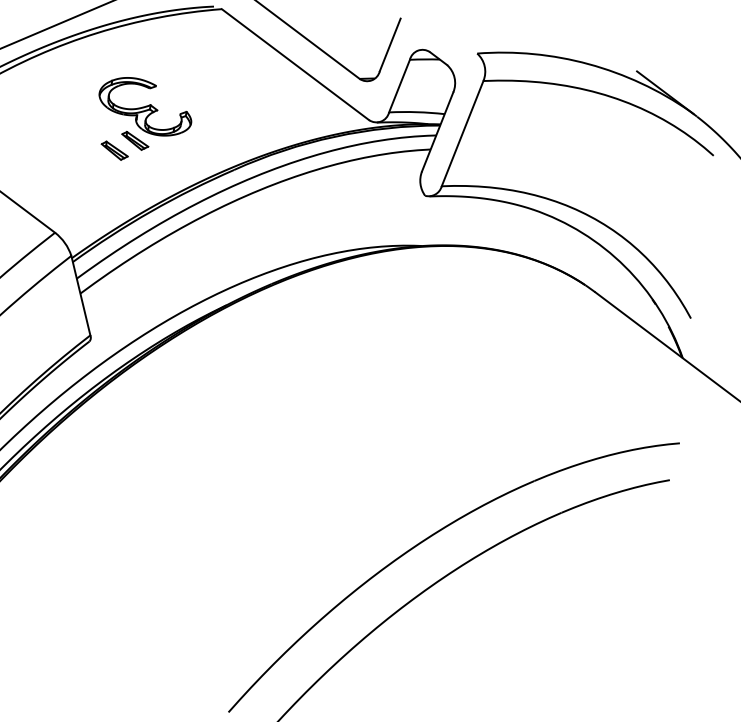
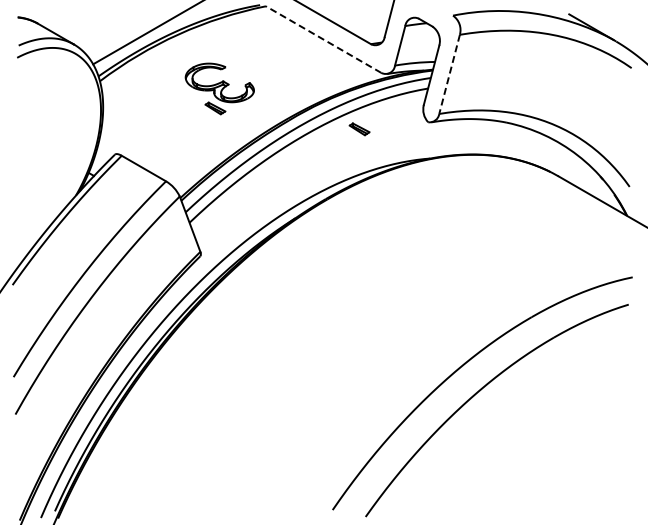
line: (295, 64) -> (323, 39), solid -> dashed
line: (462, 133) -> (449, 74), solid -> dashed
part: (114, 151) -> (359, 129), moved

